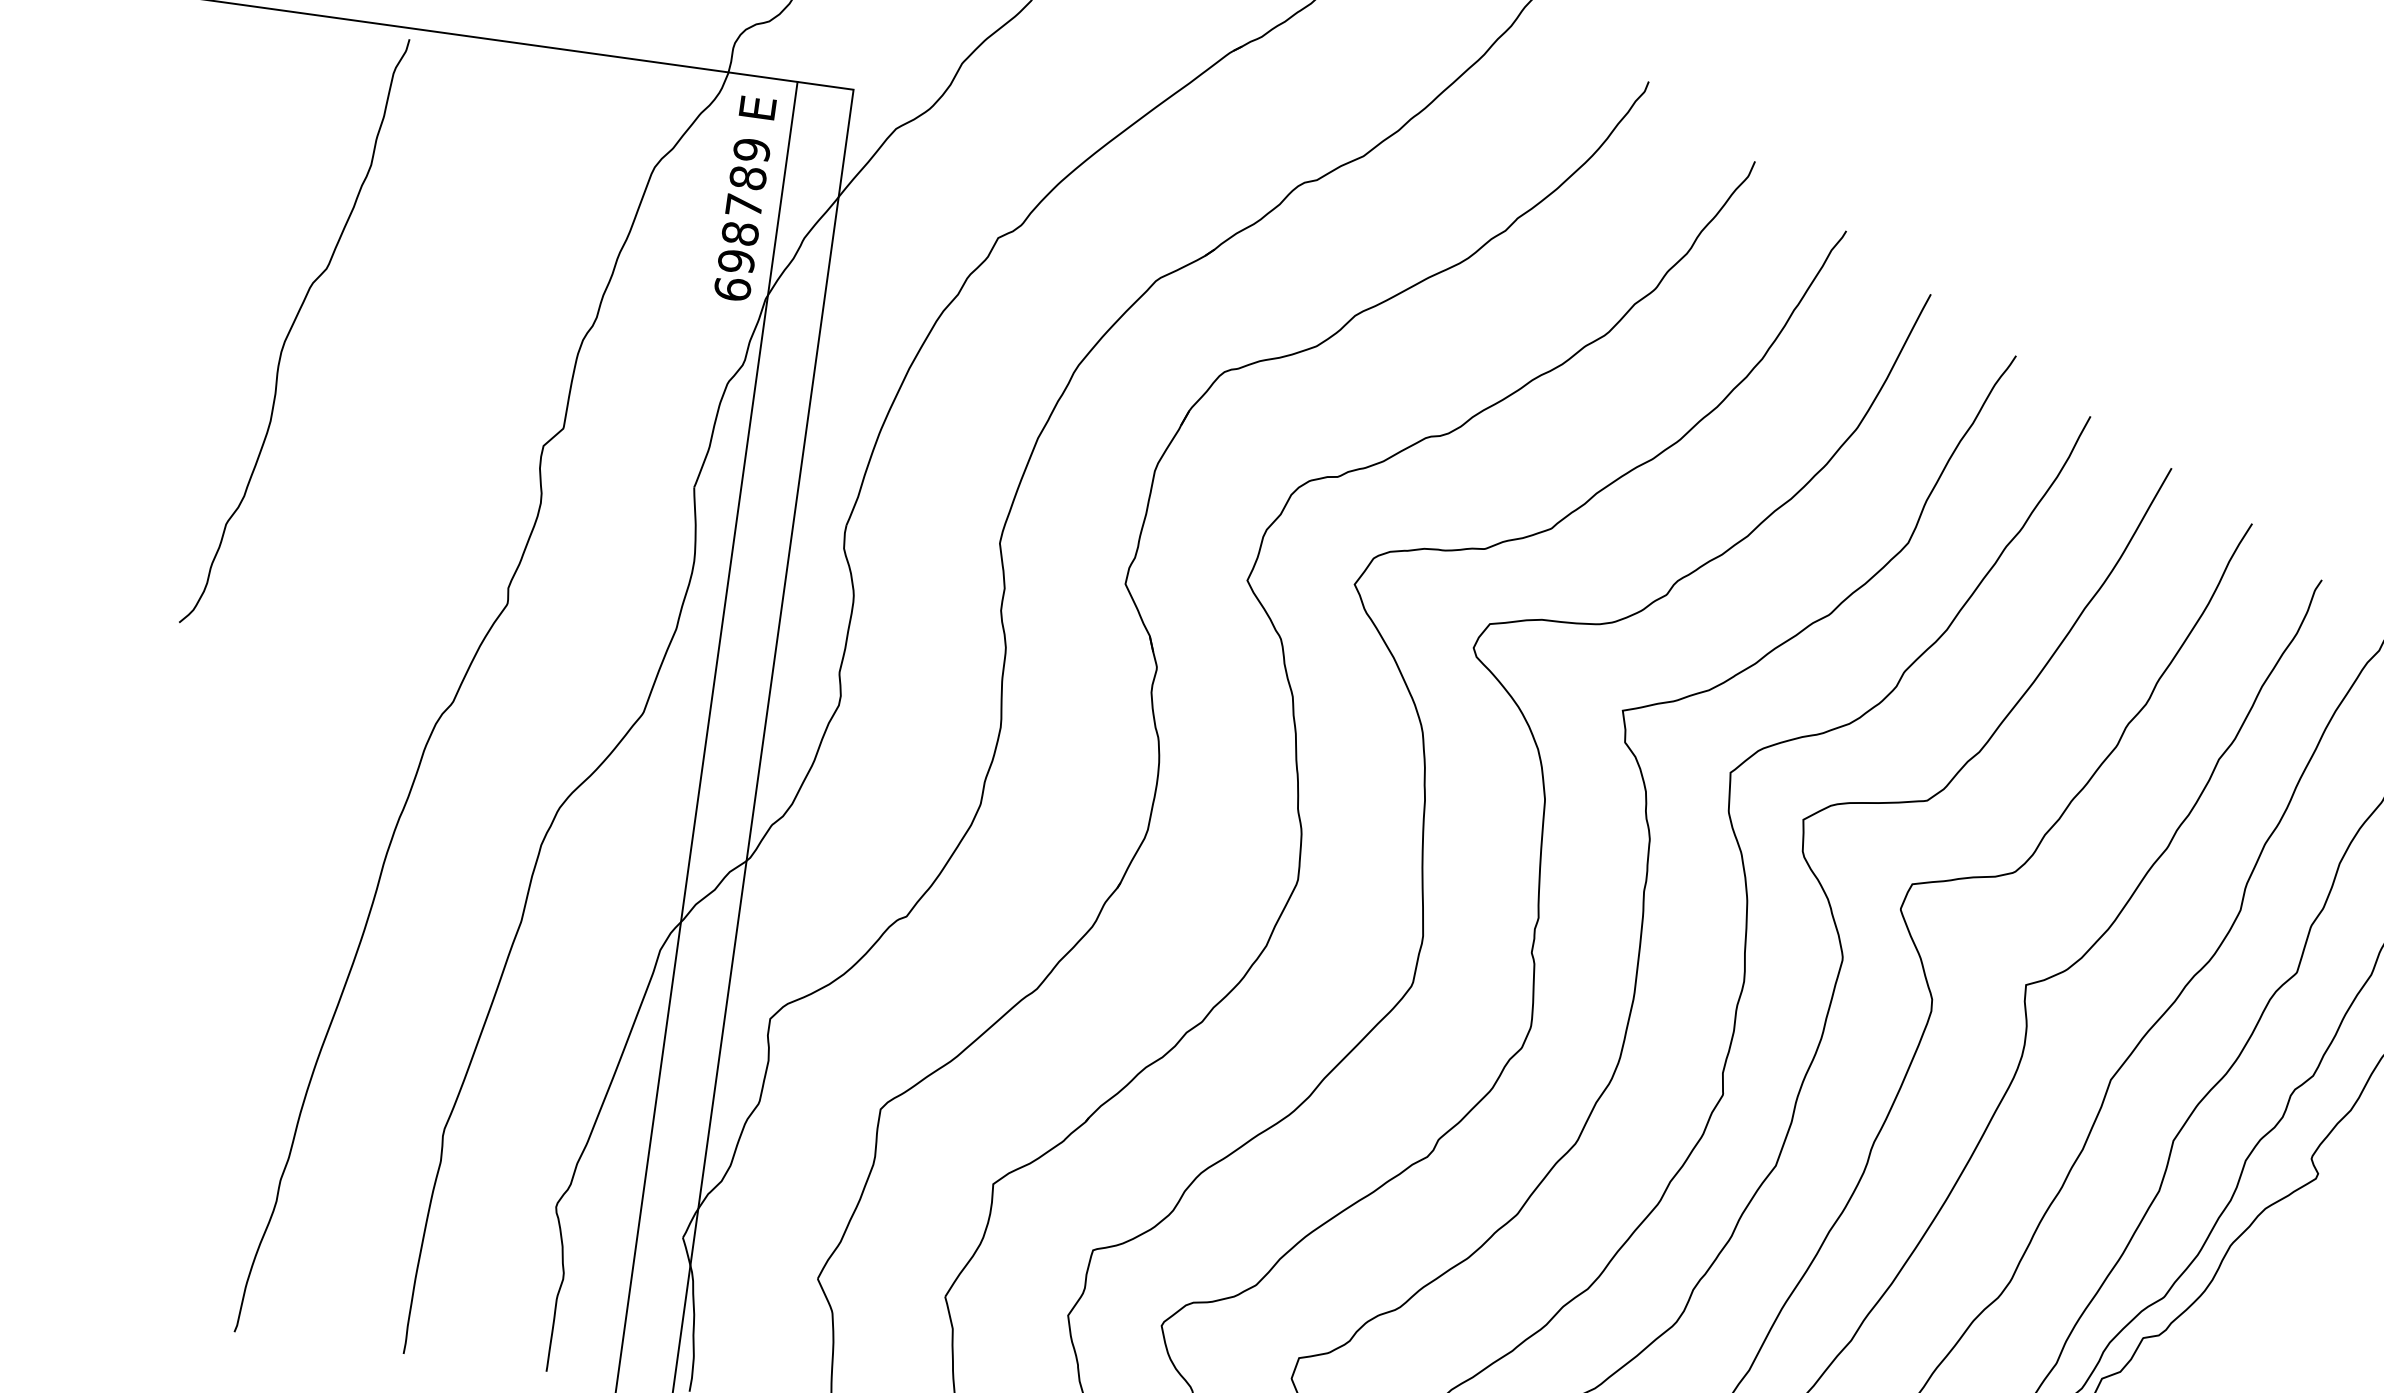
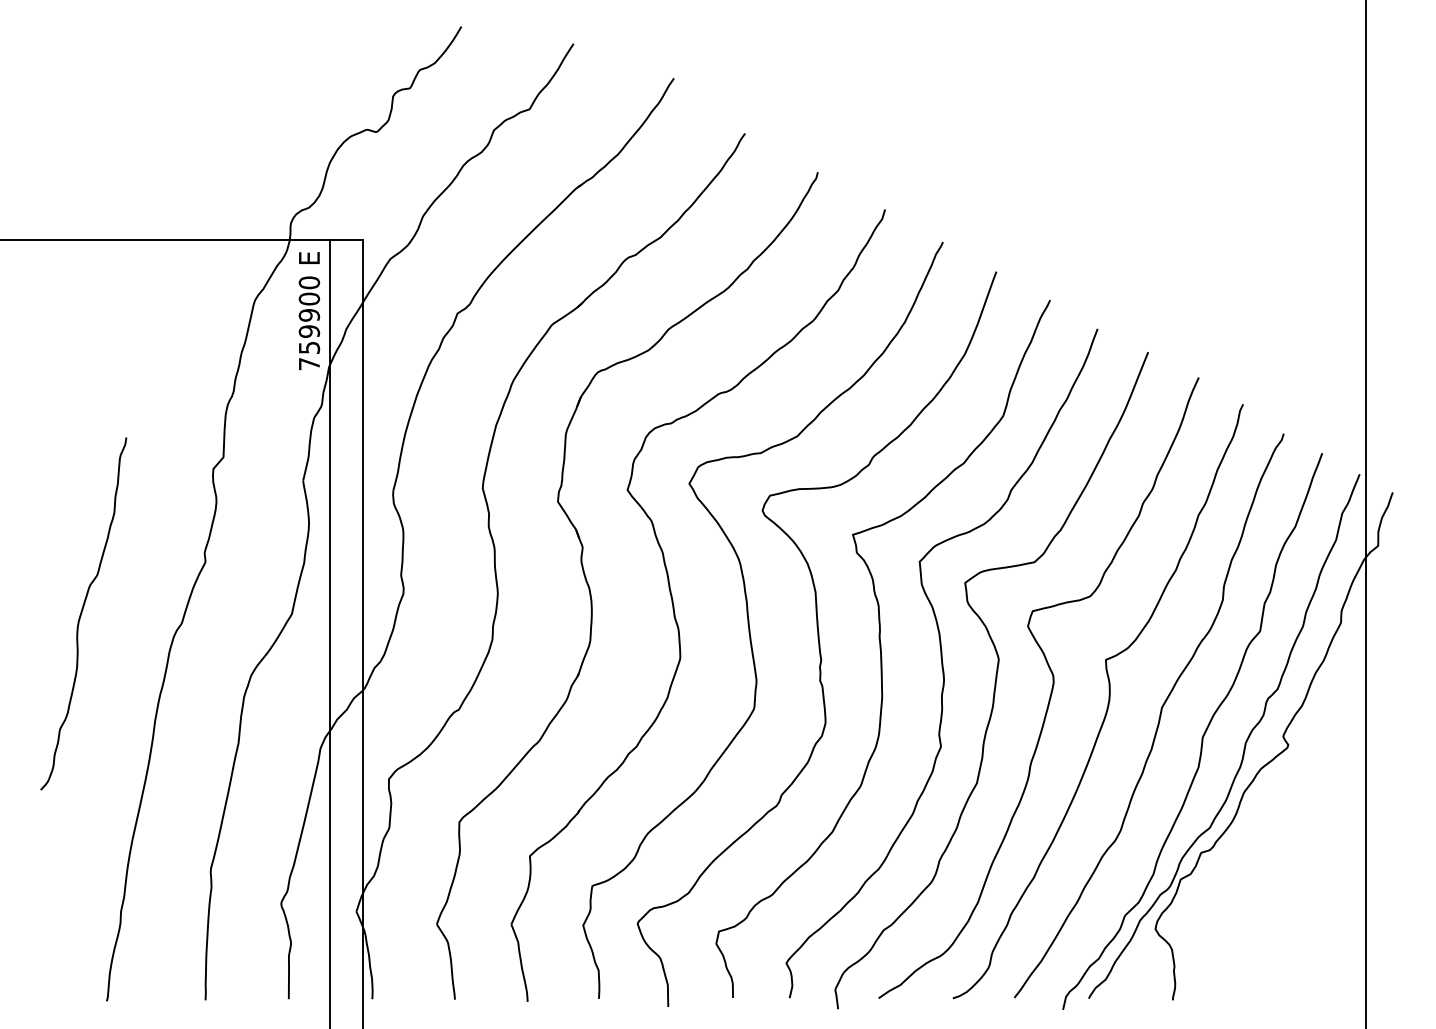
text: (742, 219) -> (309, 323), 698789 -> 759900
curve: (292, 330) -> (82, 613), moved

